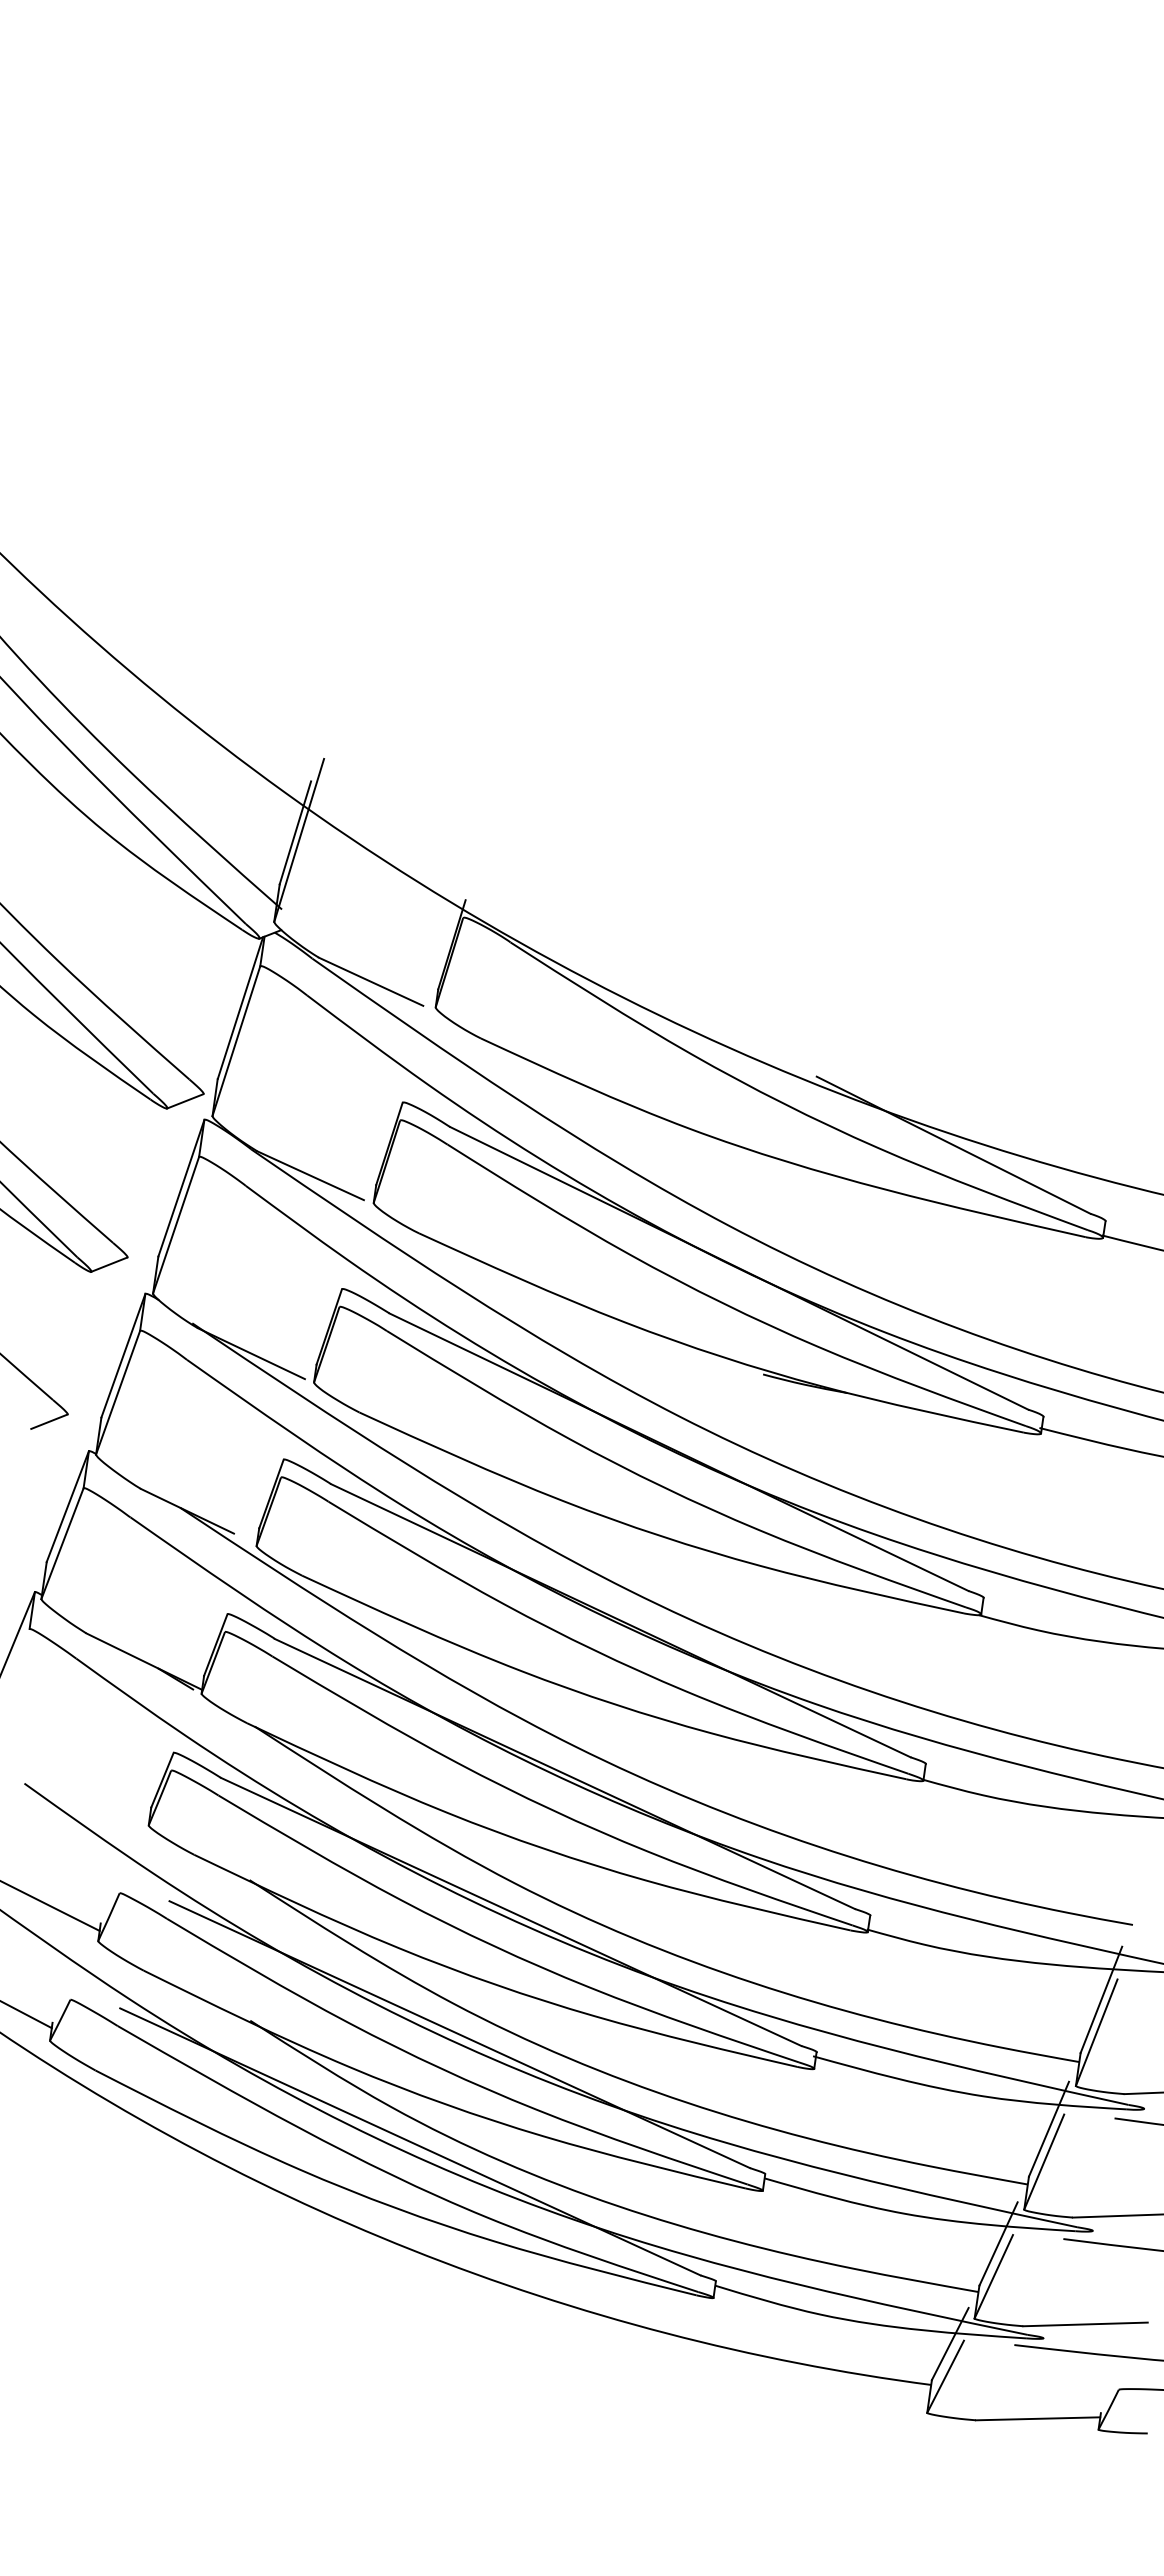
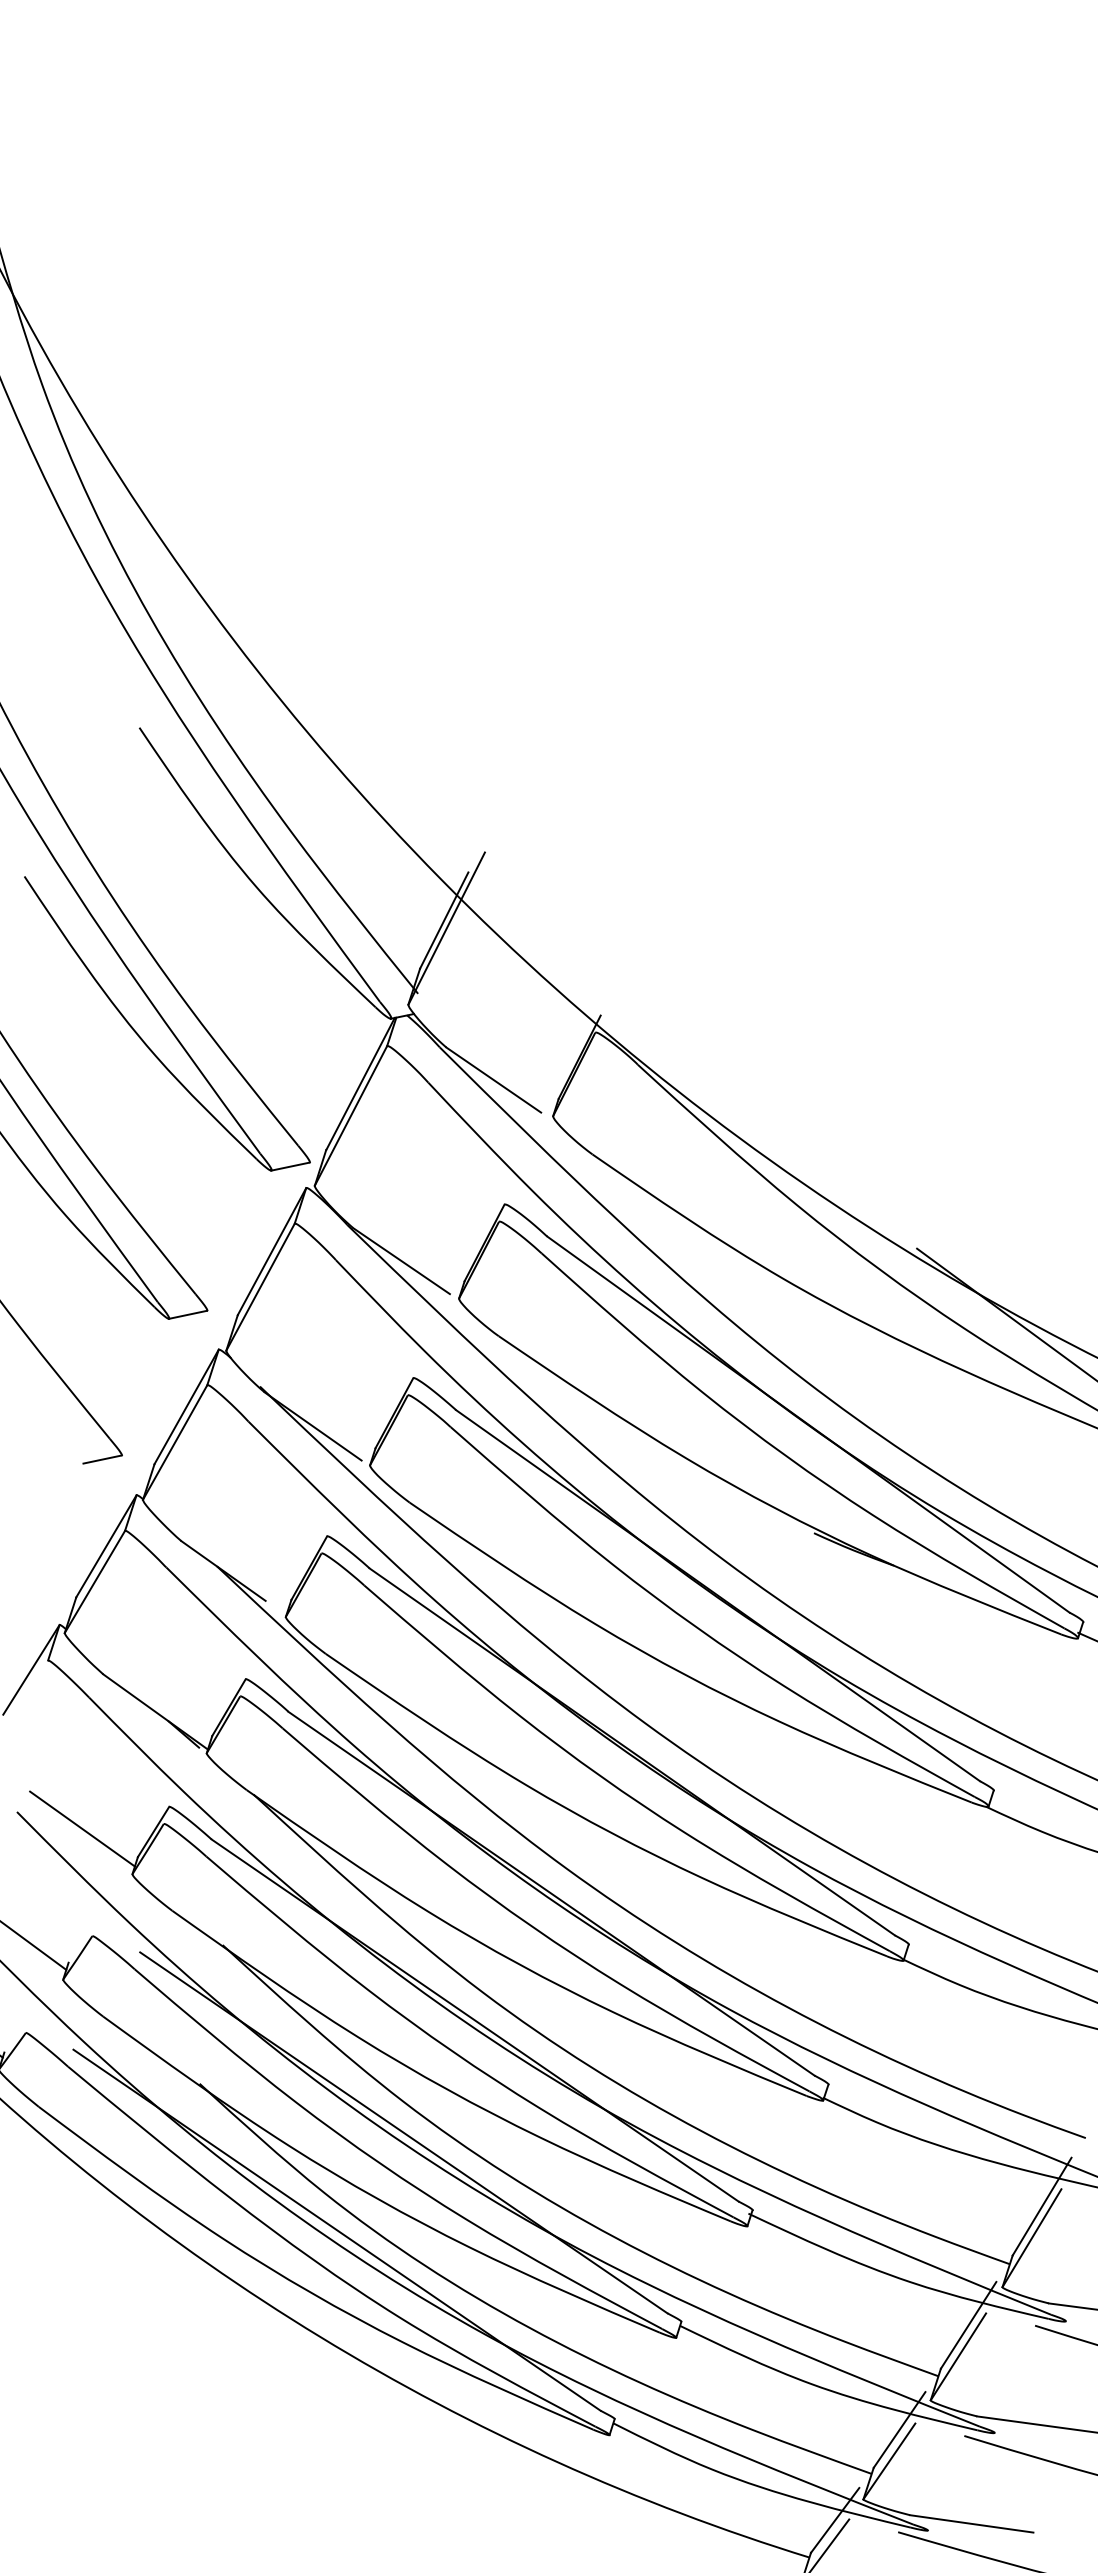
line: (91, 1789) -> (82, 1829), added

